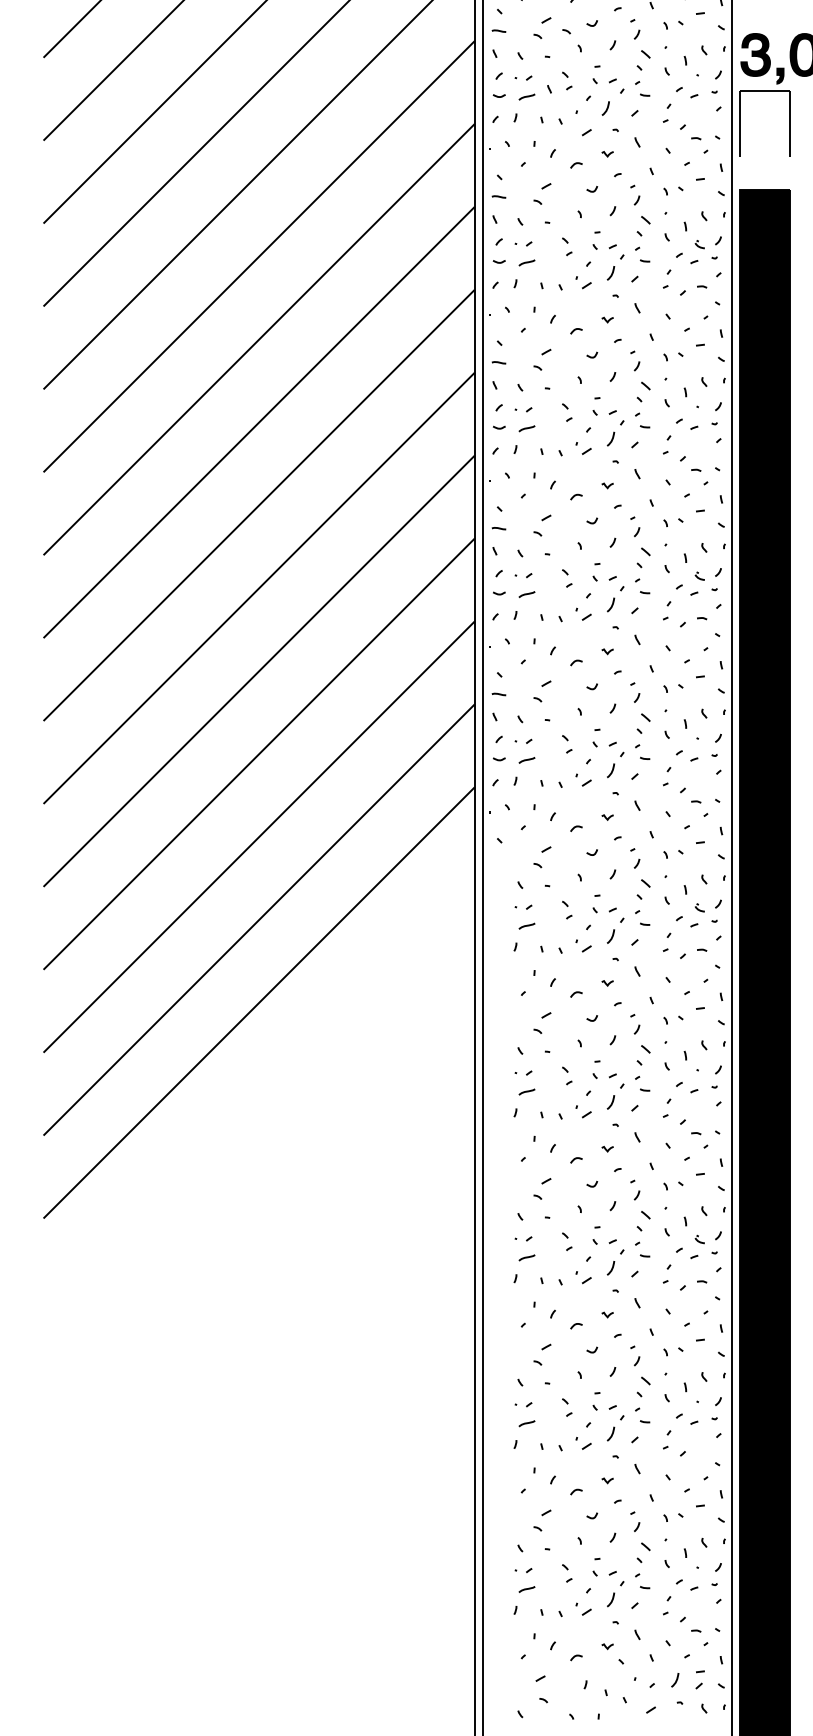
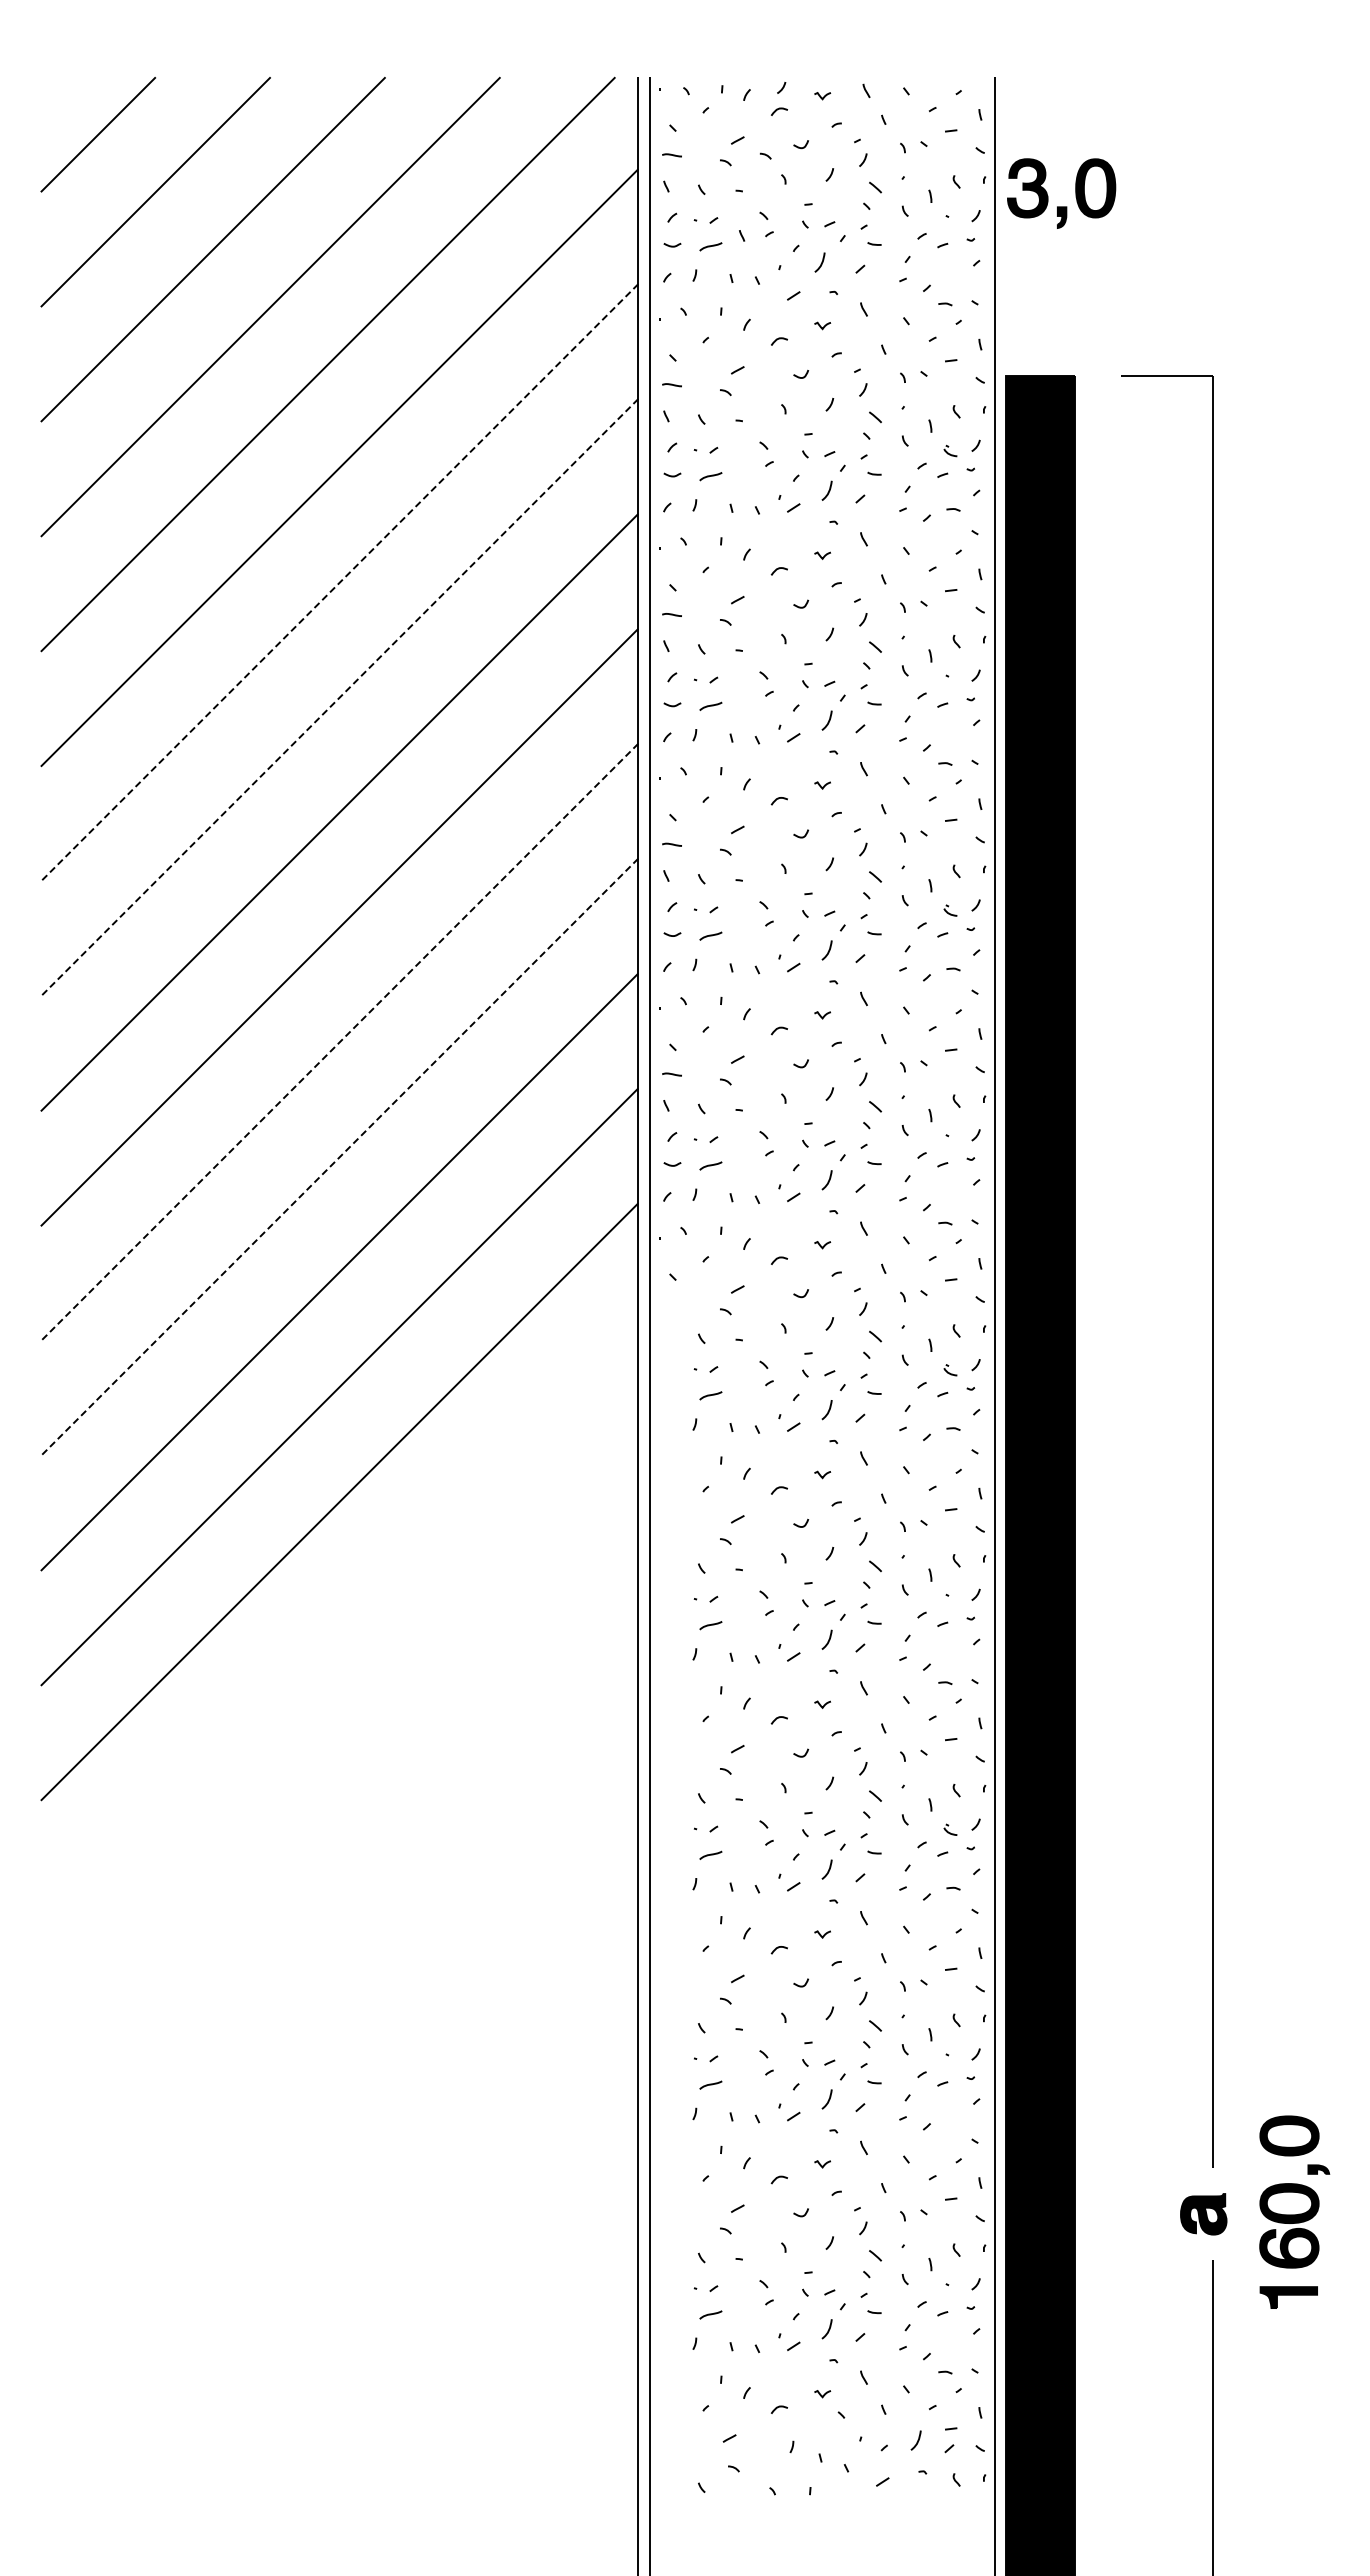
part: (740, 123) -> (1006, 283), removed
line: (259, 340) -> (339, 583), solid -> dashed
line: (259, 423) -> (339, 698), solid -> dashed
line: (259, 671) -> (339, 1042), solid -> dashed
line: (259, 754) -> (339, 1157), solid -> dashed

